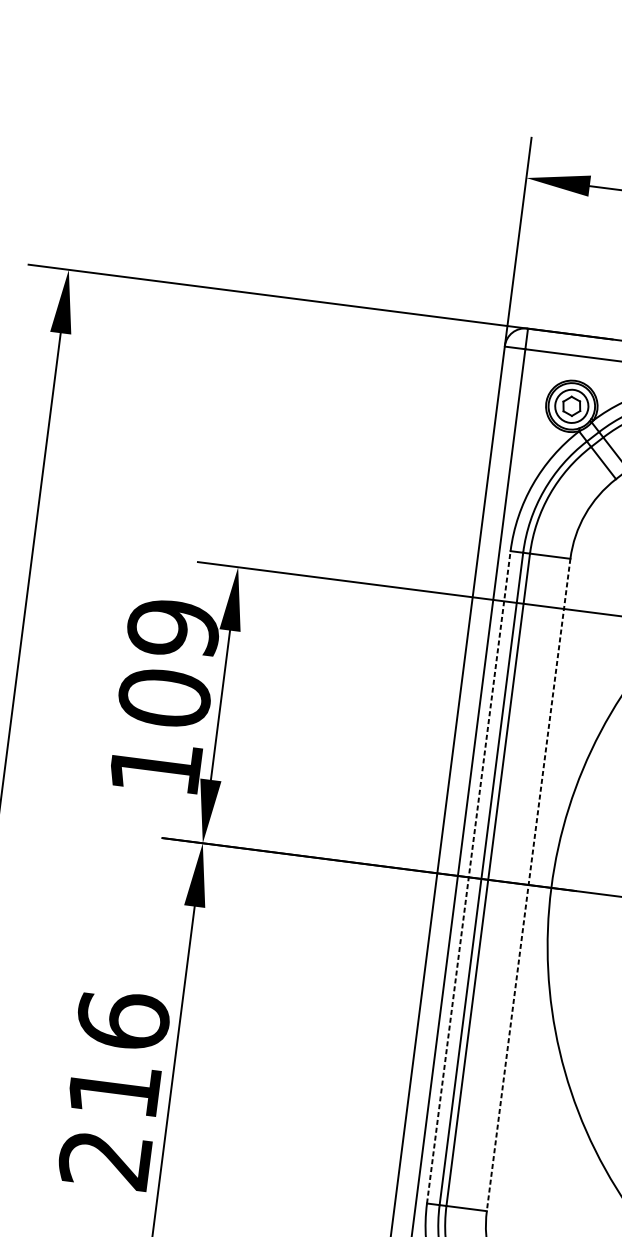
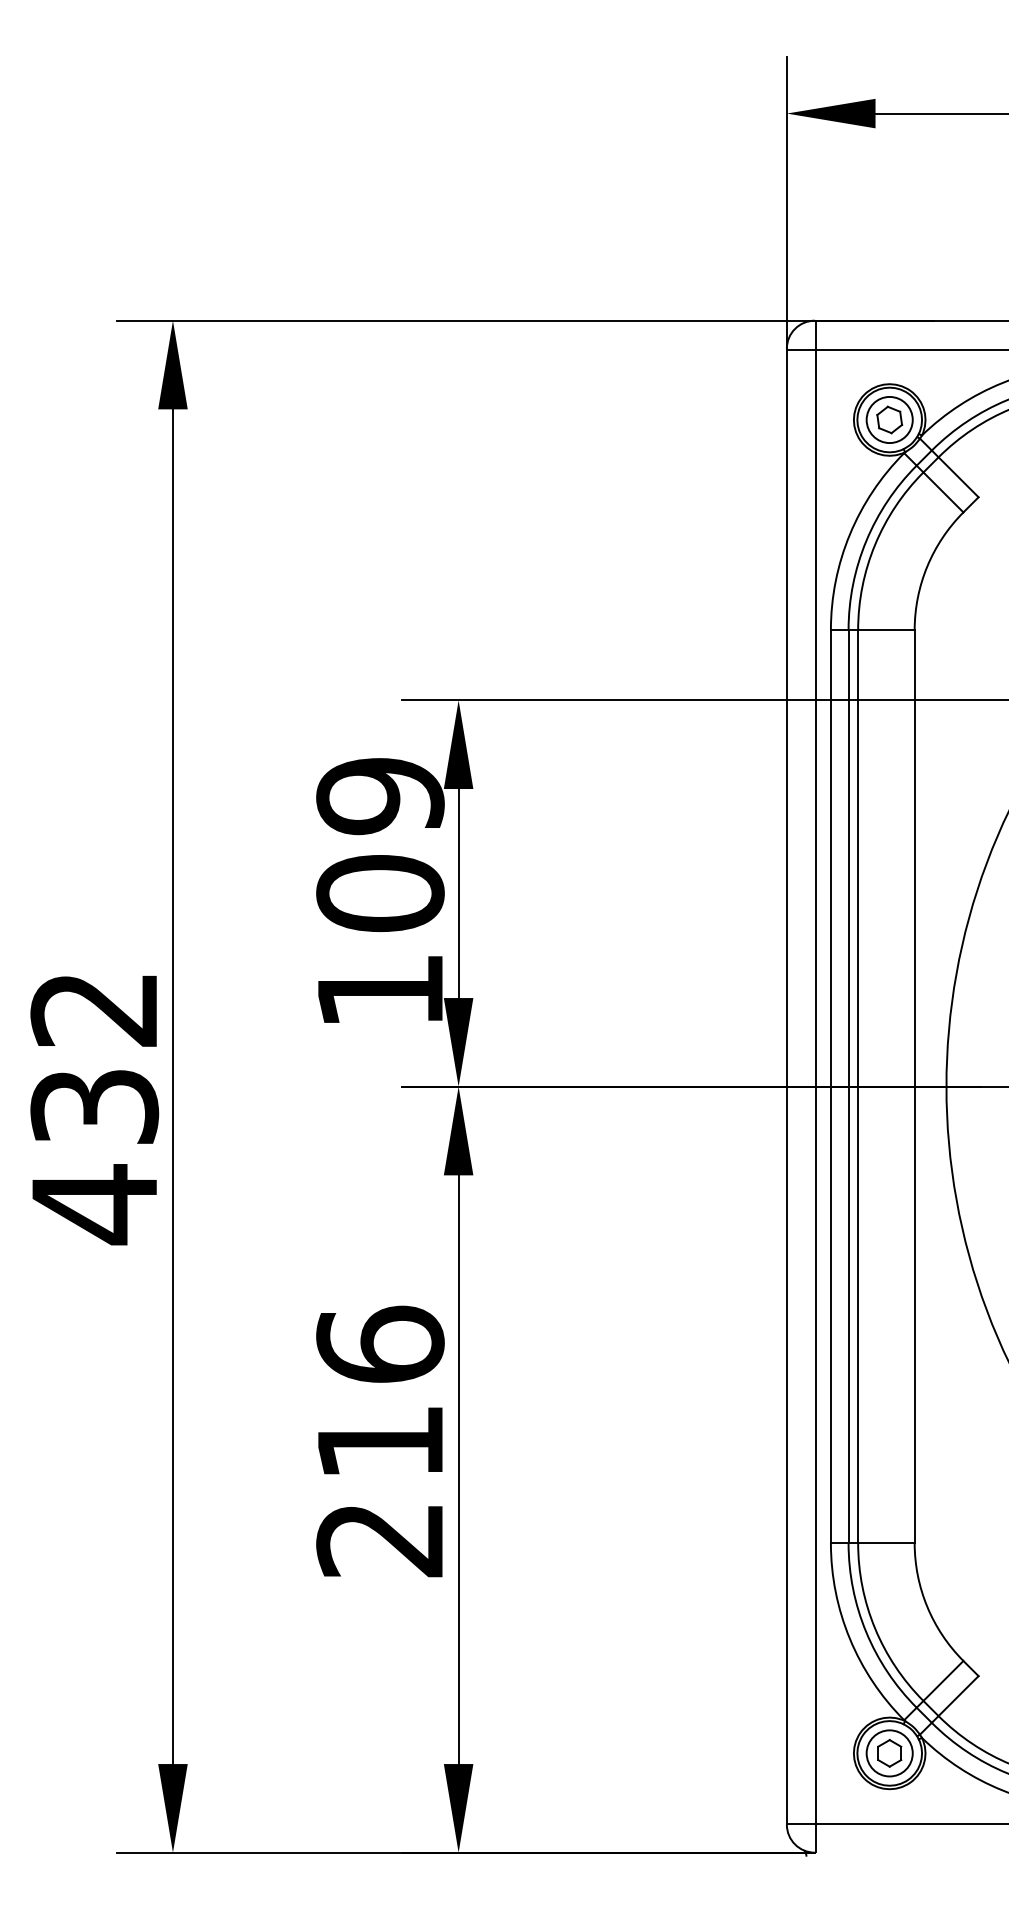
line: (468, 877) -> (830, 1086), dashed -> solid
line: (528, 884) -> (914, 1086), dashed -> solid

